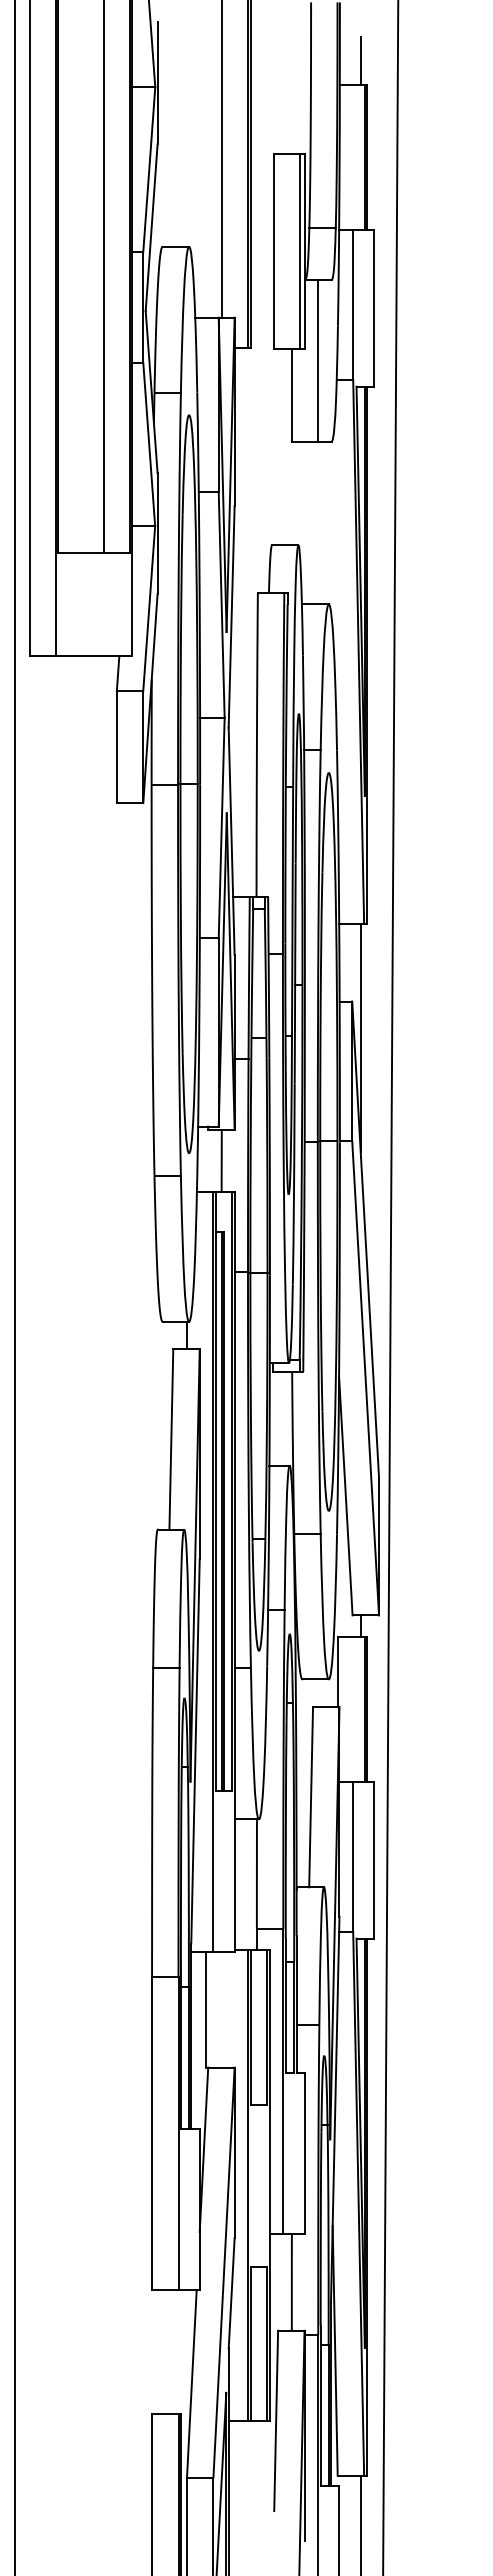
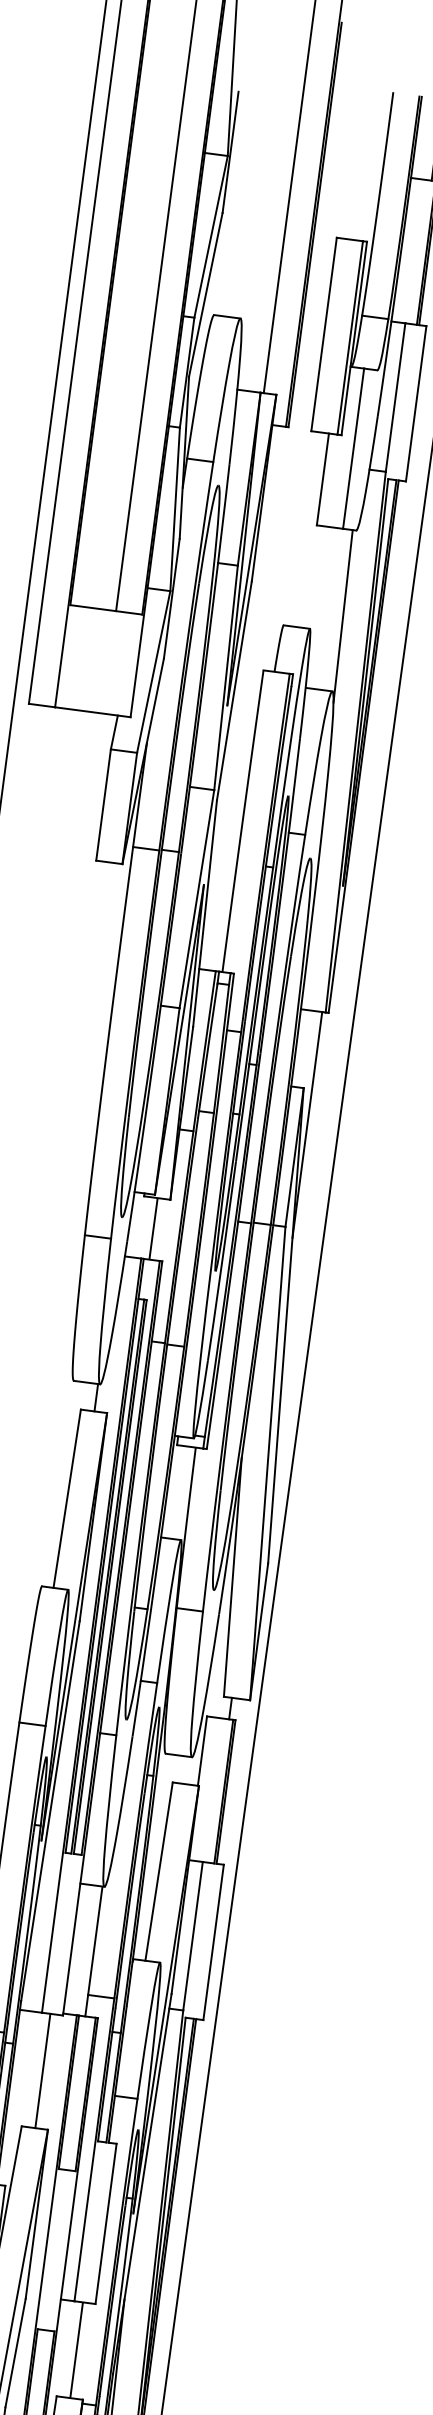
line: (329, 528) -> (342, 616), added
line: (205, 2009) -> (42, 2070), moved

